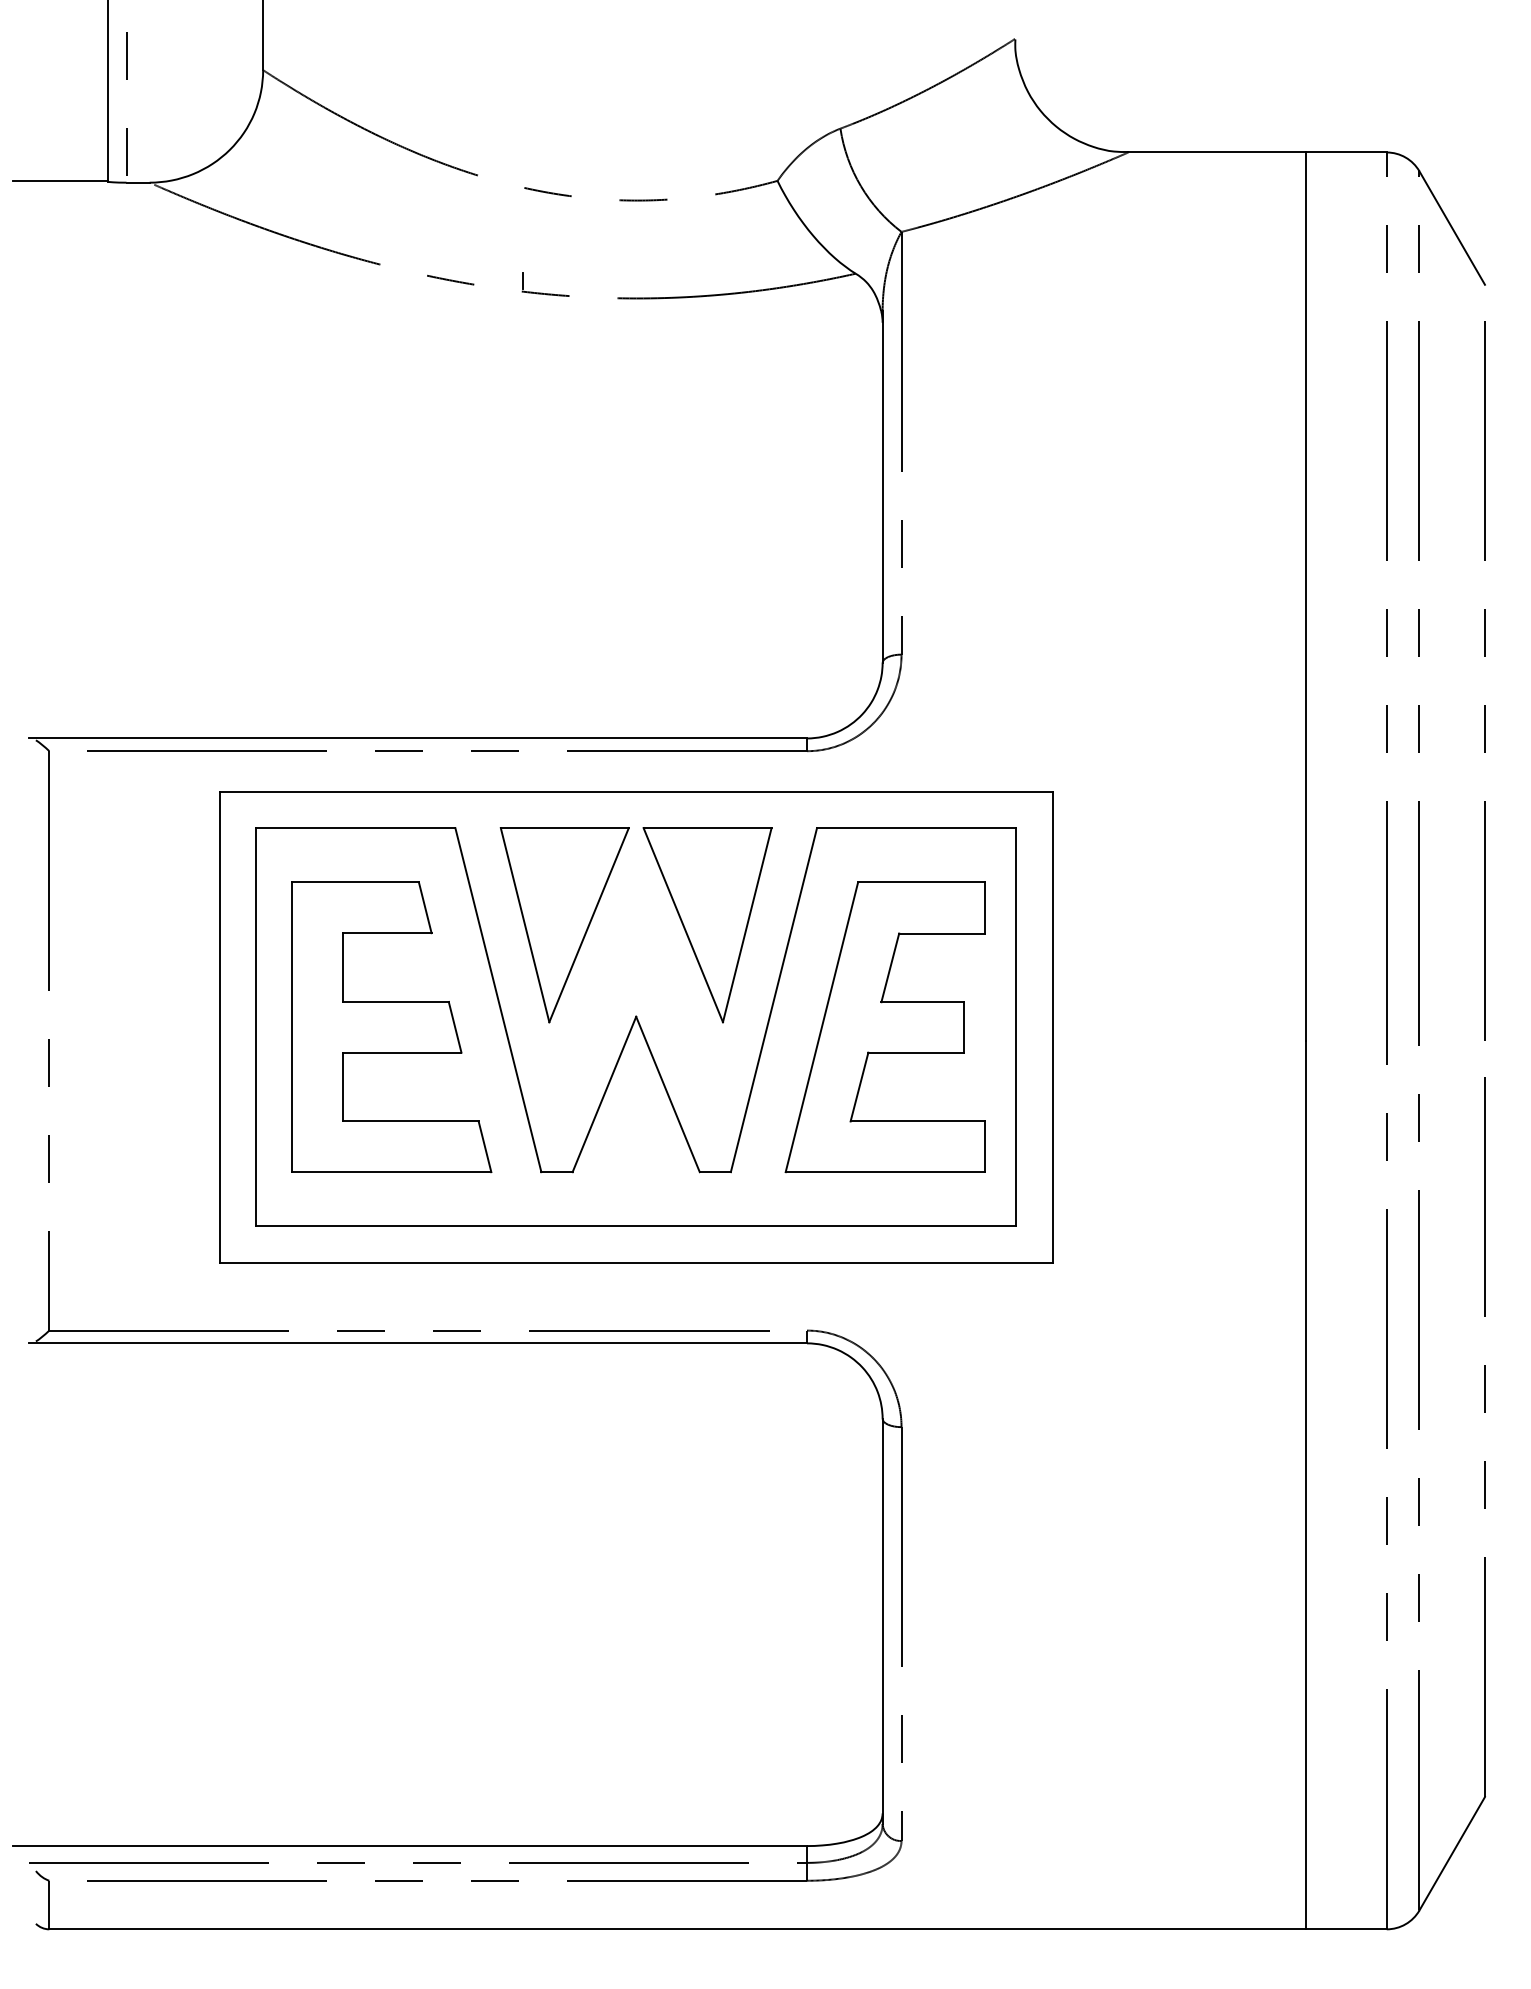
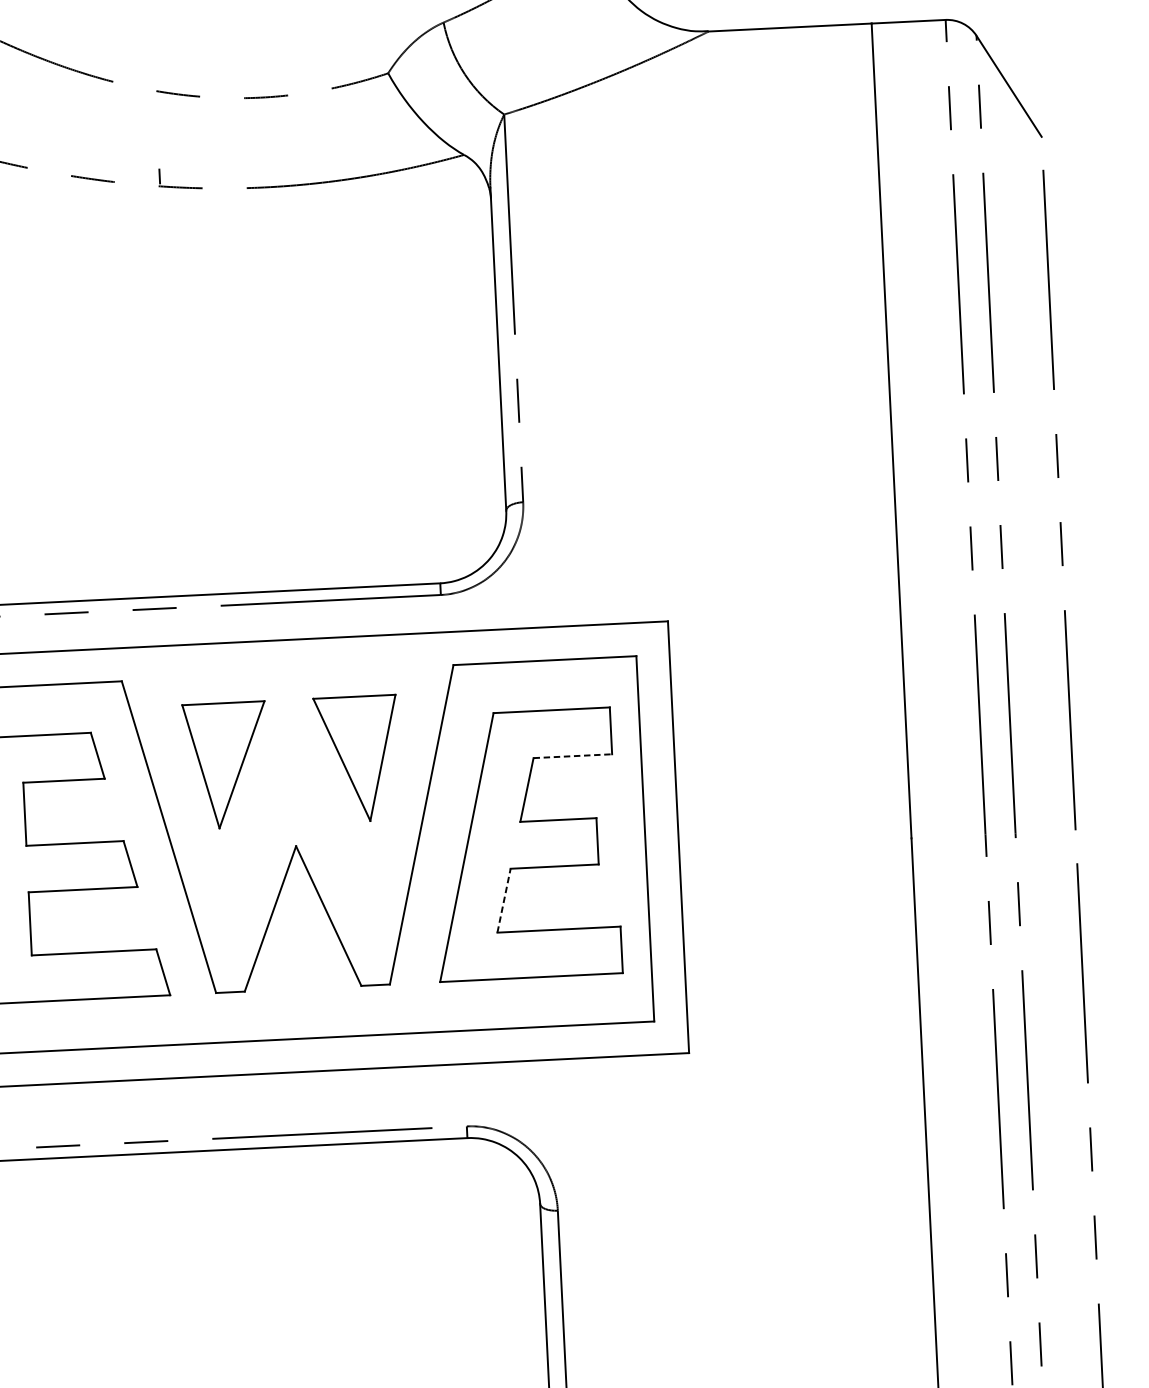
part: (564, 925) -> (226, 765), size x0.7
part: (707, 925) -> (357, 759), size x0.7
line: (942, 933) -> (573, 756), solid -> dashed
line: (859, 1087) -> (504, 901), solid -> dashed

